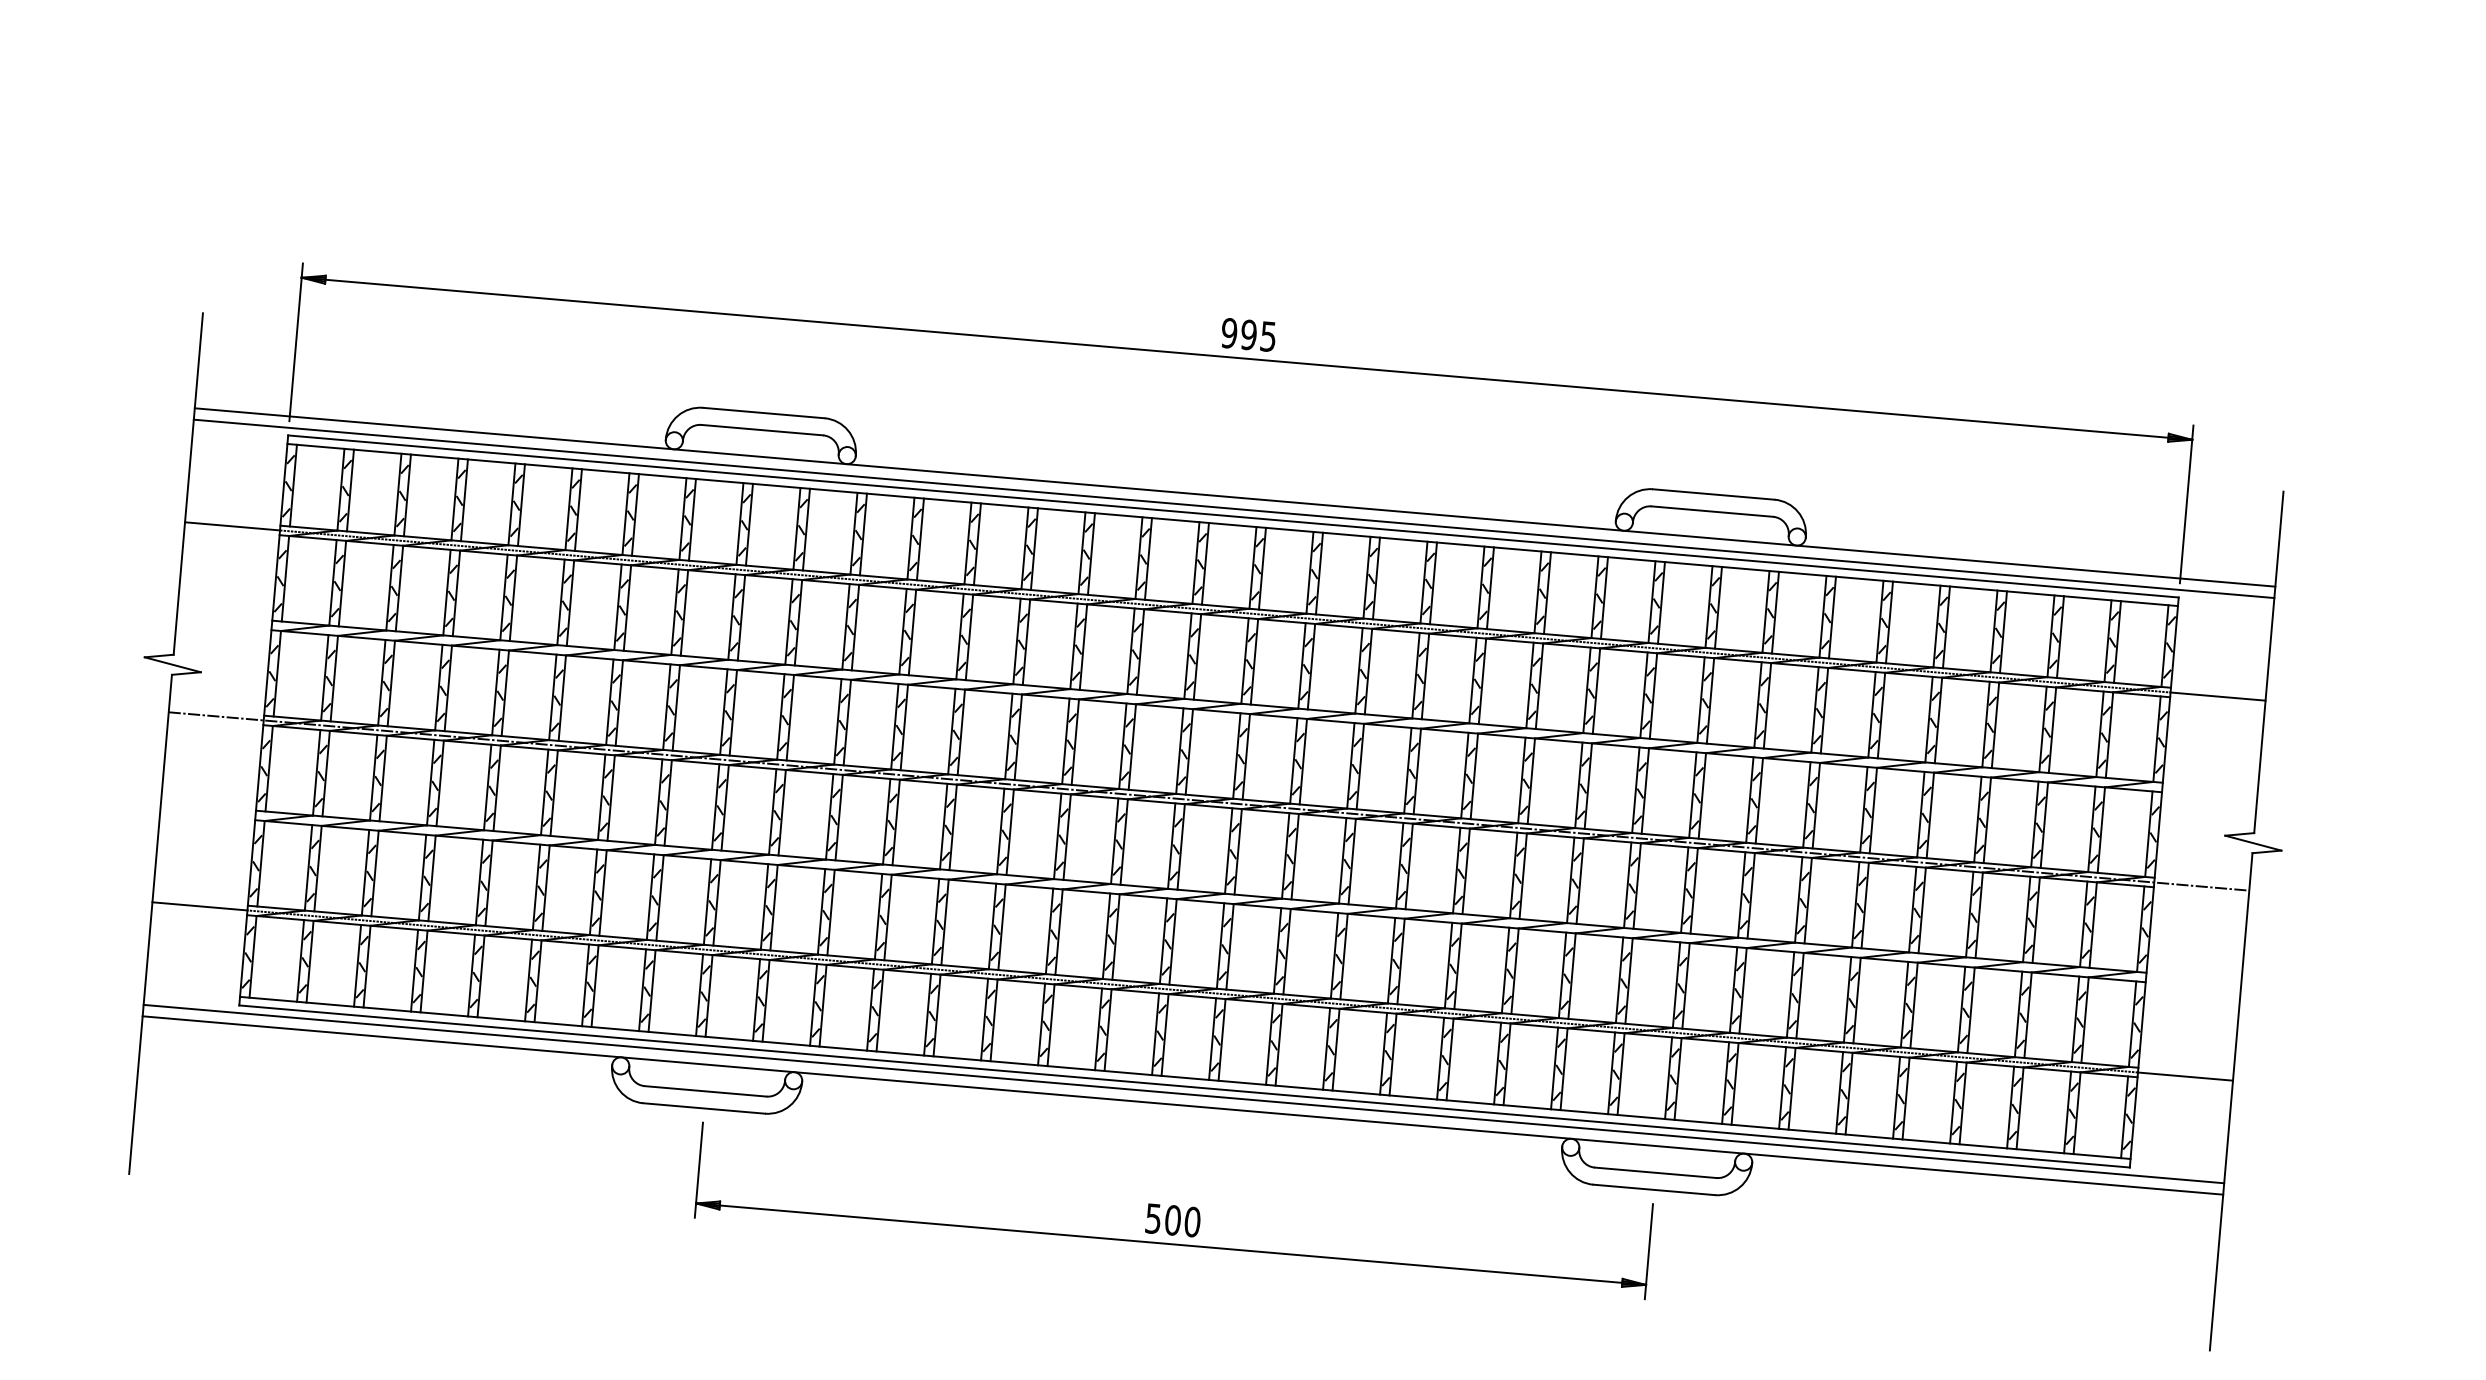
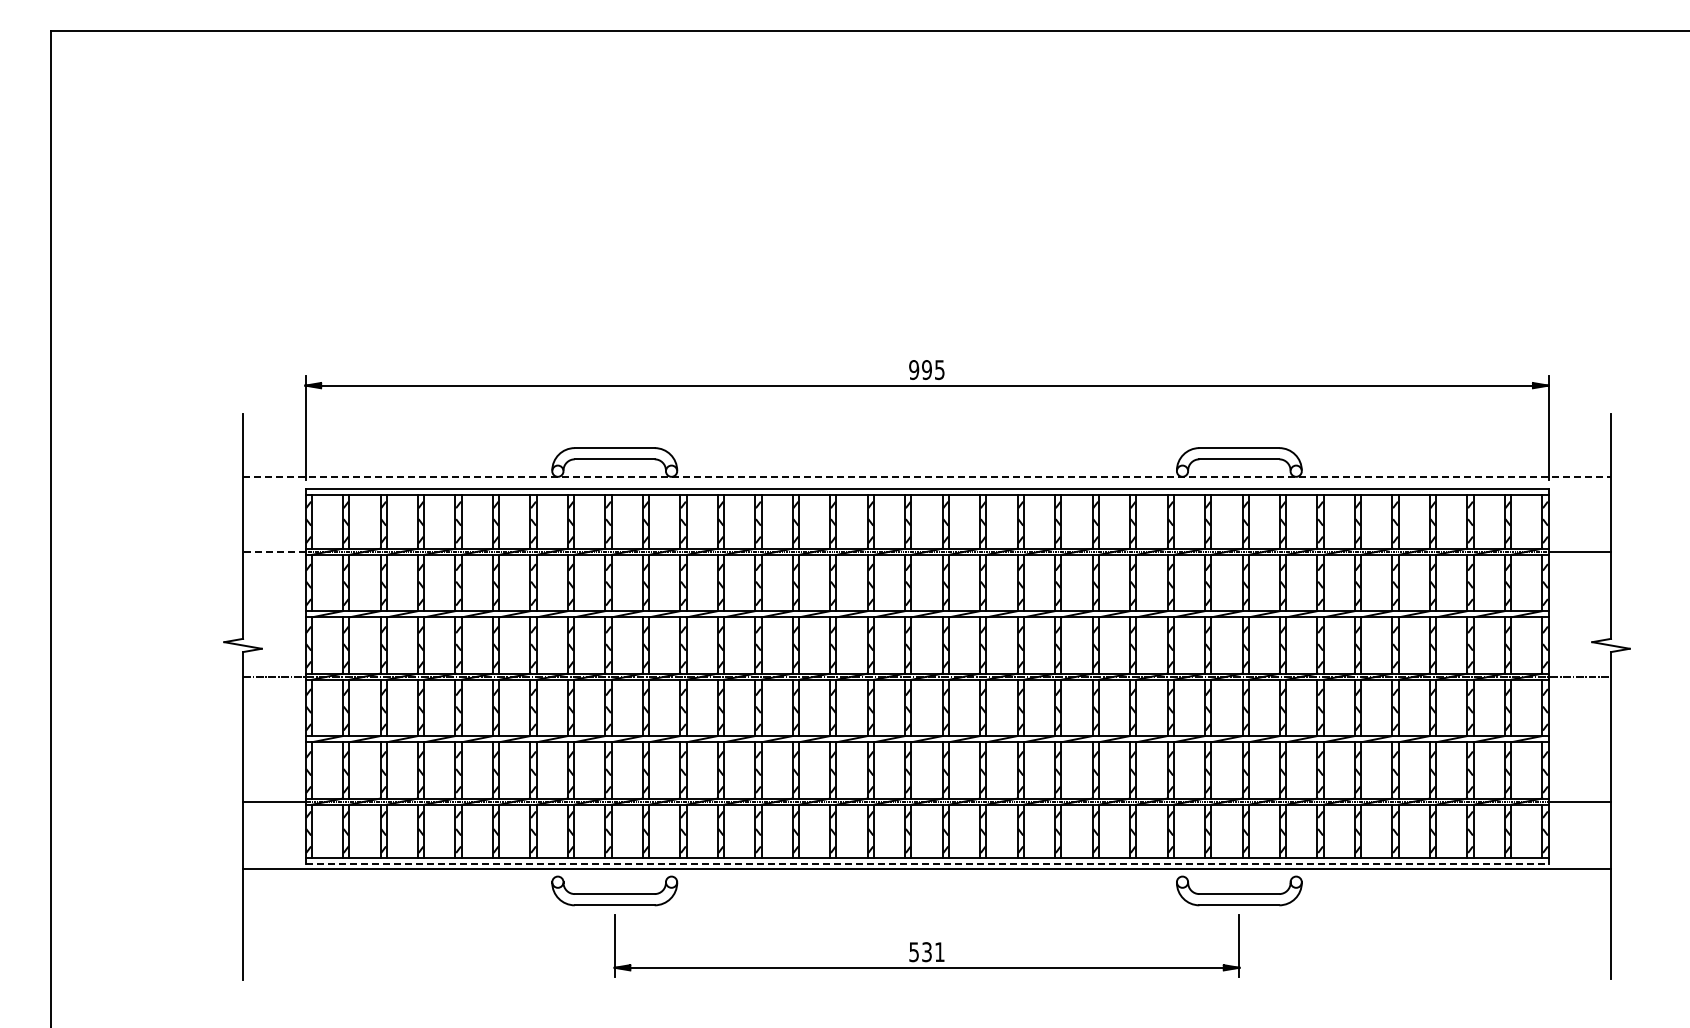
line: (1235, 497) -> (927, 476), solid -> dashed
line: (1234, 509) -> (927, 484), removed
line: (231, 525) -> (273, 551), solid -> dashed
line: (1185, 1087) -> (927, 864), solid -> dashed
line: (1183, 1105) -> (927, 876), removed
text: (1182, 1221) -> (933, 952), 500 -> 531

